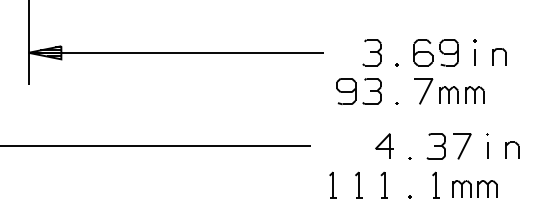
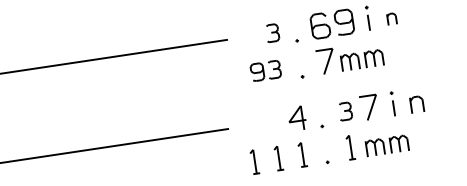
part: (371, 52) -> (272, 32), size x0.7
part: (499, 56) -> (391, 18), size x0.7
part: (358, 91) -> (265, 71), size x0.7
part: (435, 146) -> (344, 111), size x0.7

